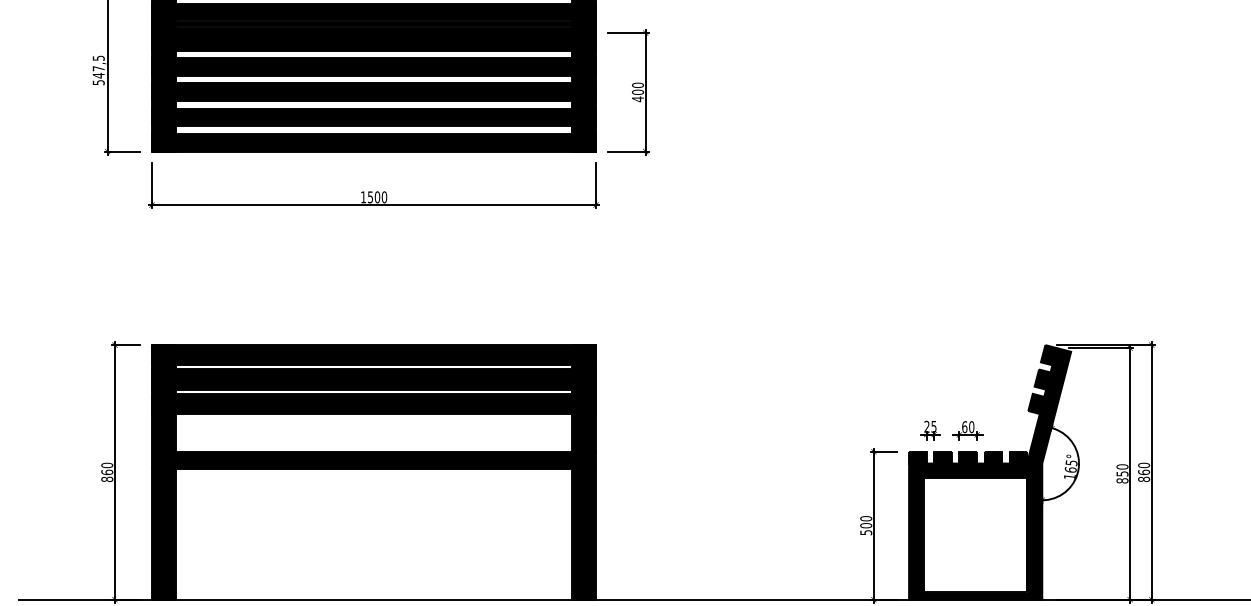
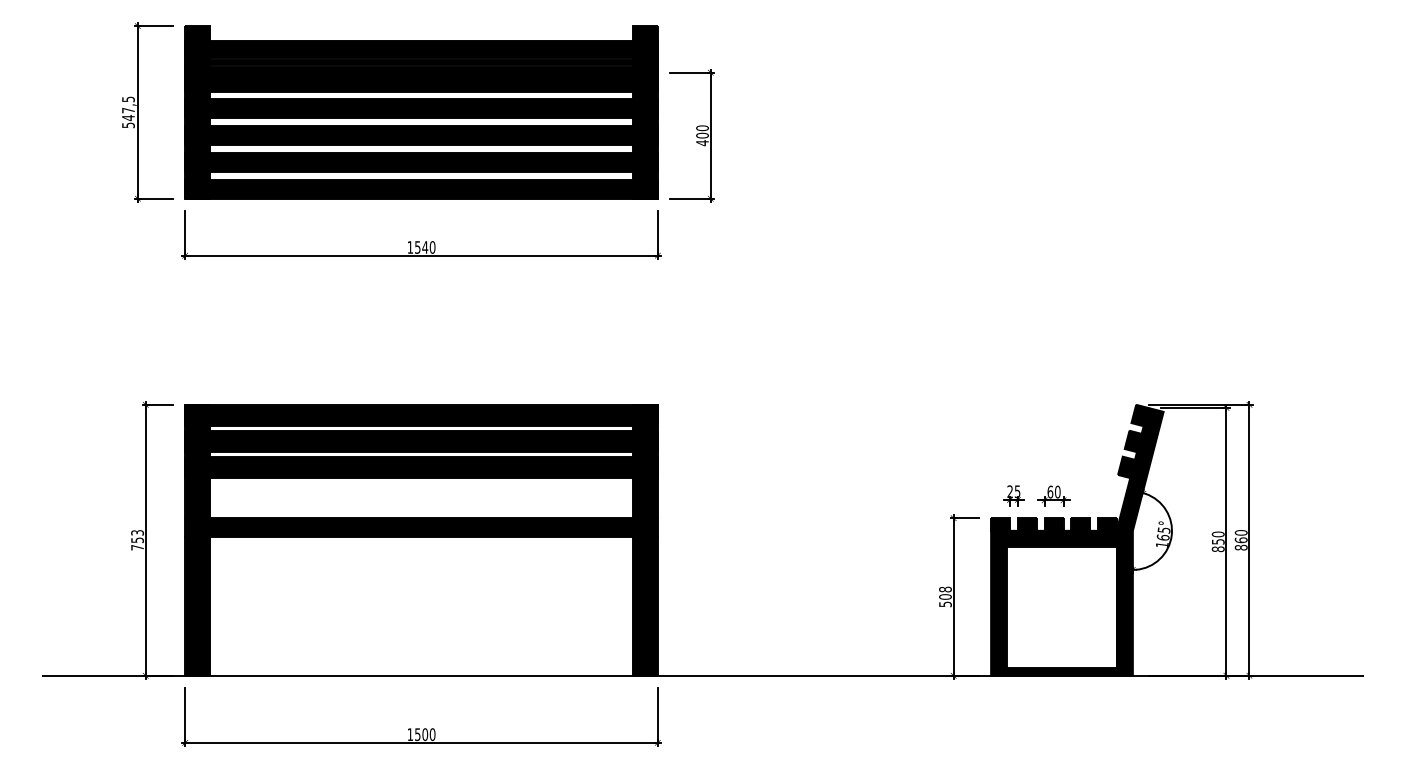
text: (377, 197) -> (425, 247), 1500 -> 1540
text: (107, 472) -> (137, 540), 860 -> 753
text: (866, 518) -> (945, 589), 500 -> 508

